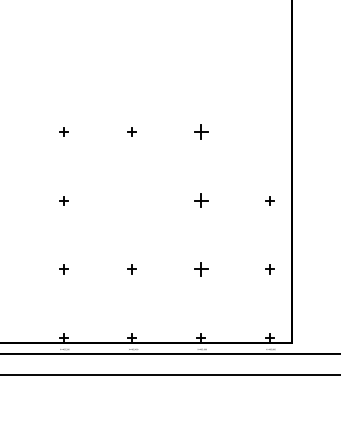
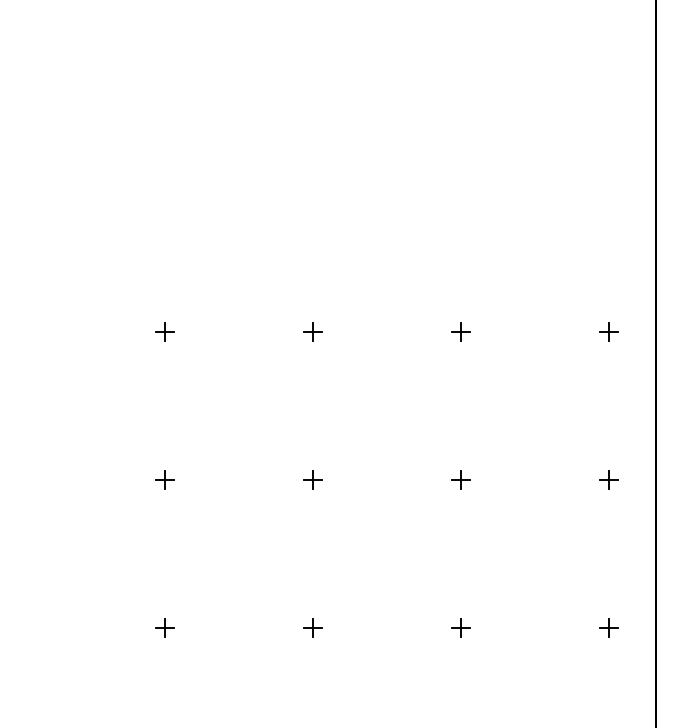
part: (200, 131) -> (459, 330), size x0.62
part: (269, 131) -> (608, 330), added
part: (131, 200) -> (311, 479), added
part: (200, 200) -> (459, 479), size x0.62
part: (200, 269) -> (459, 627), size x0.62

